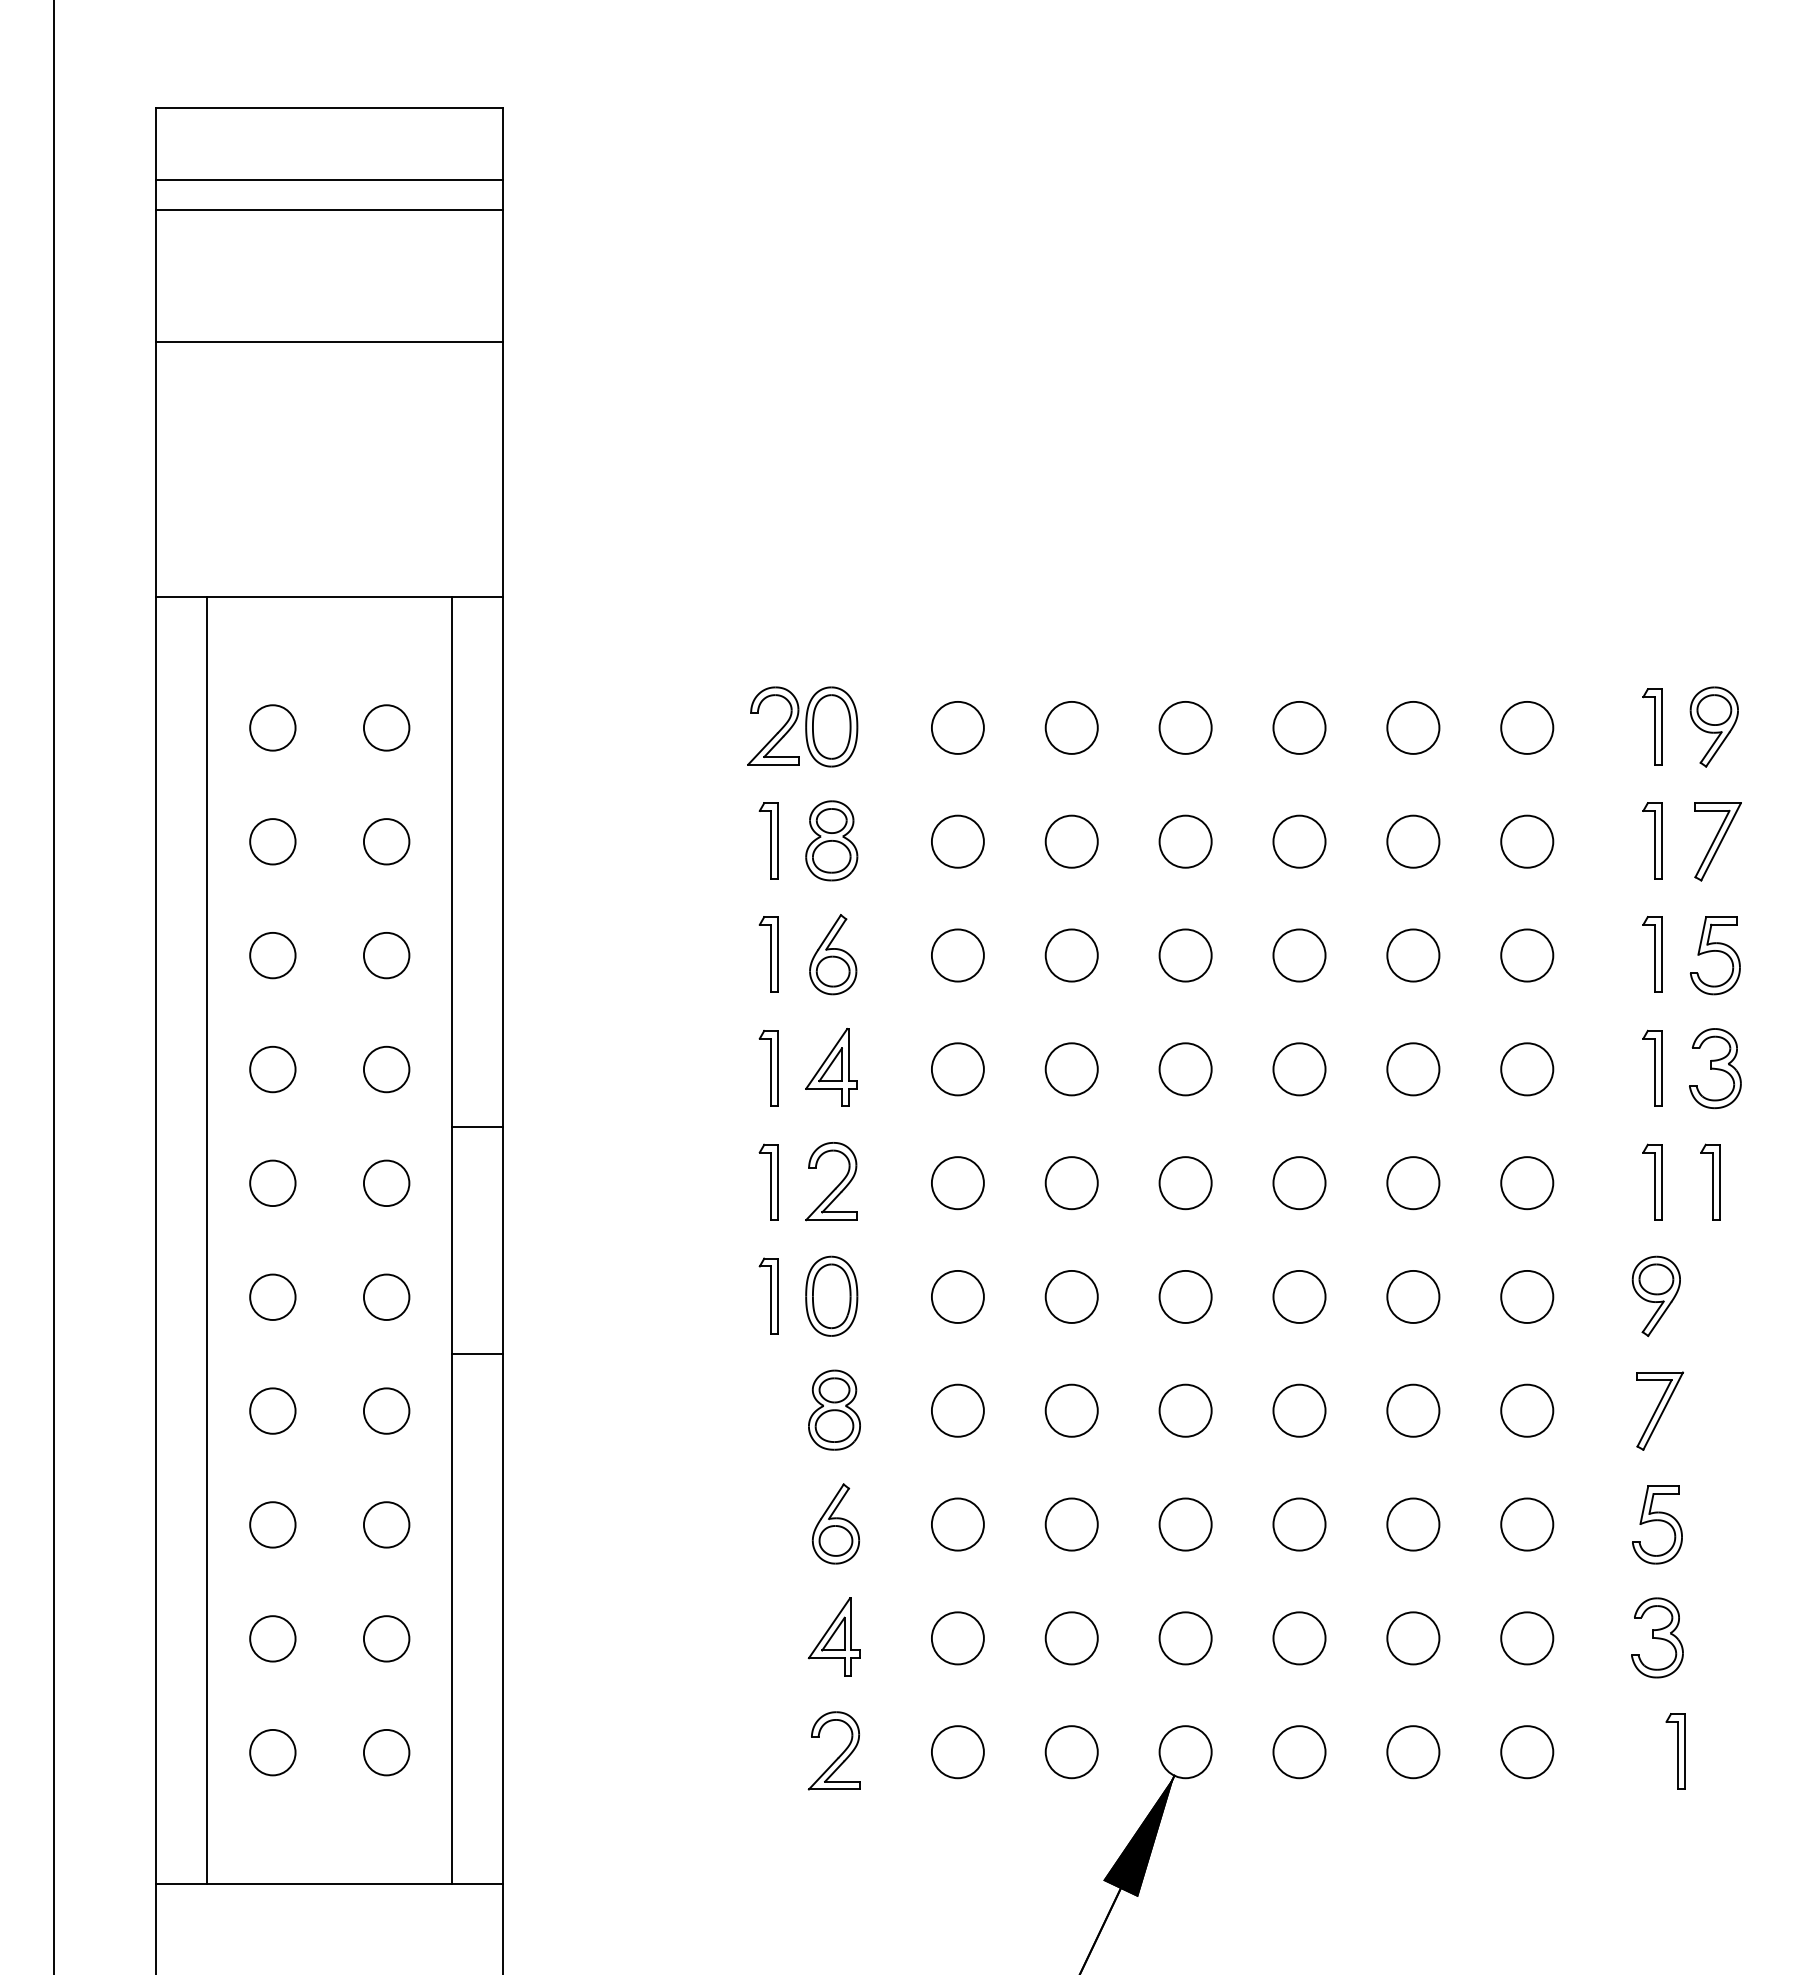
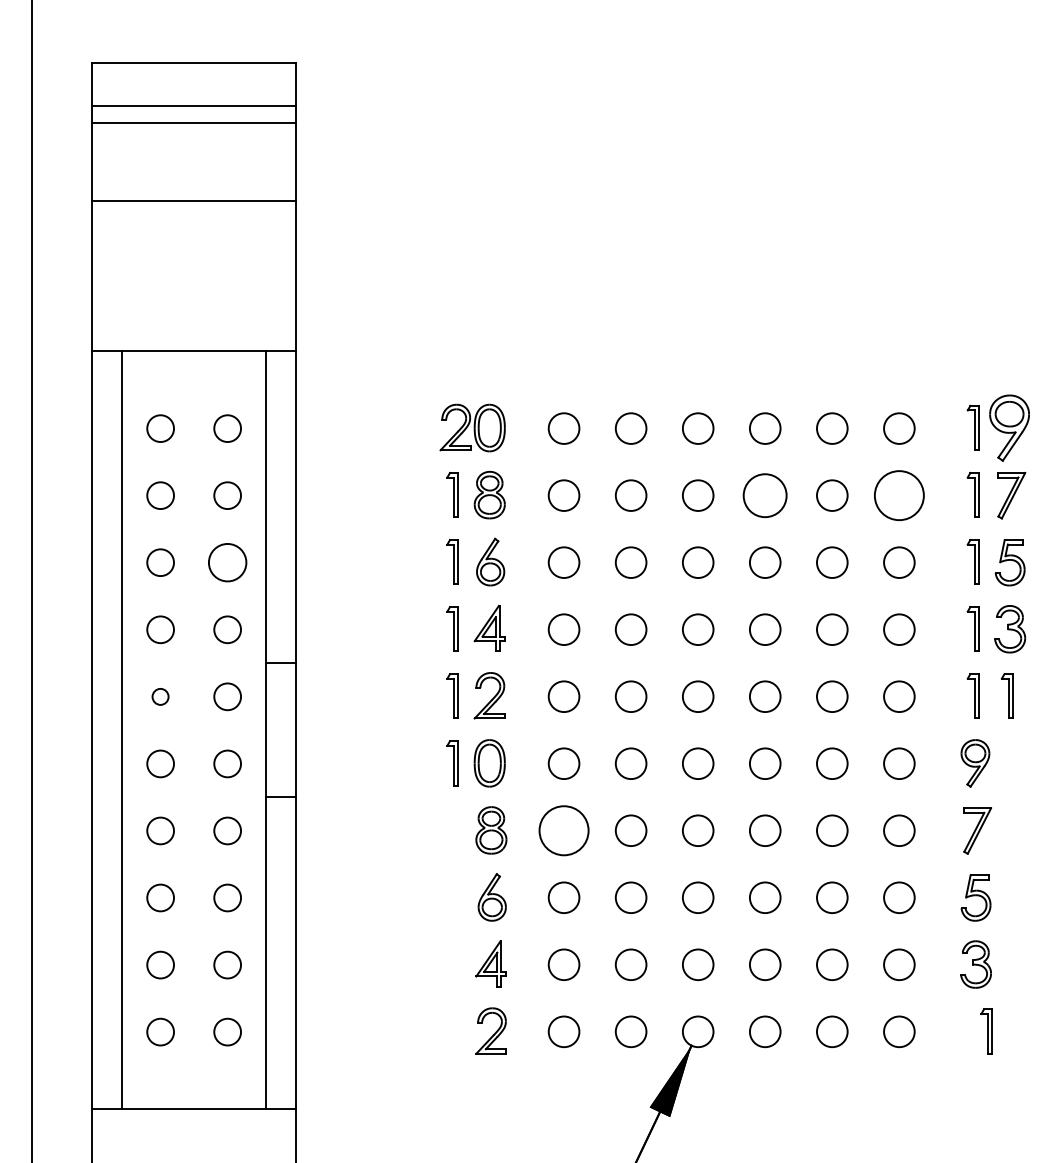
part: (1714, 726) -> (1009, 427), size x1.4
circle: (1299, 841) -> (765, 495), size x1.4
circle: (1527, 841) -> (899, 495), size x1.6
circle: (386, 955) -> (227, 562), size x1.4
circle: (272, 1182) -> (160, 696), size x0.6
circle: (956, 1410) -> (563, 830), size x1.6

